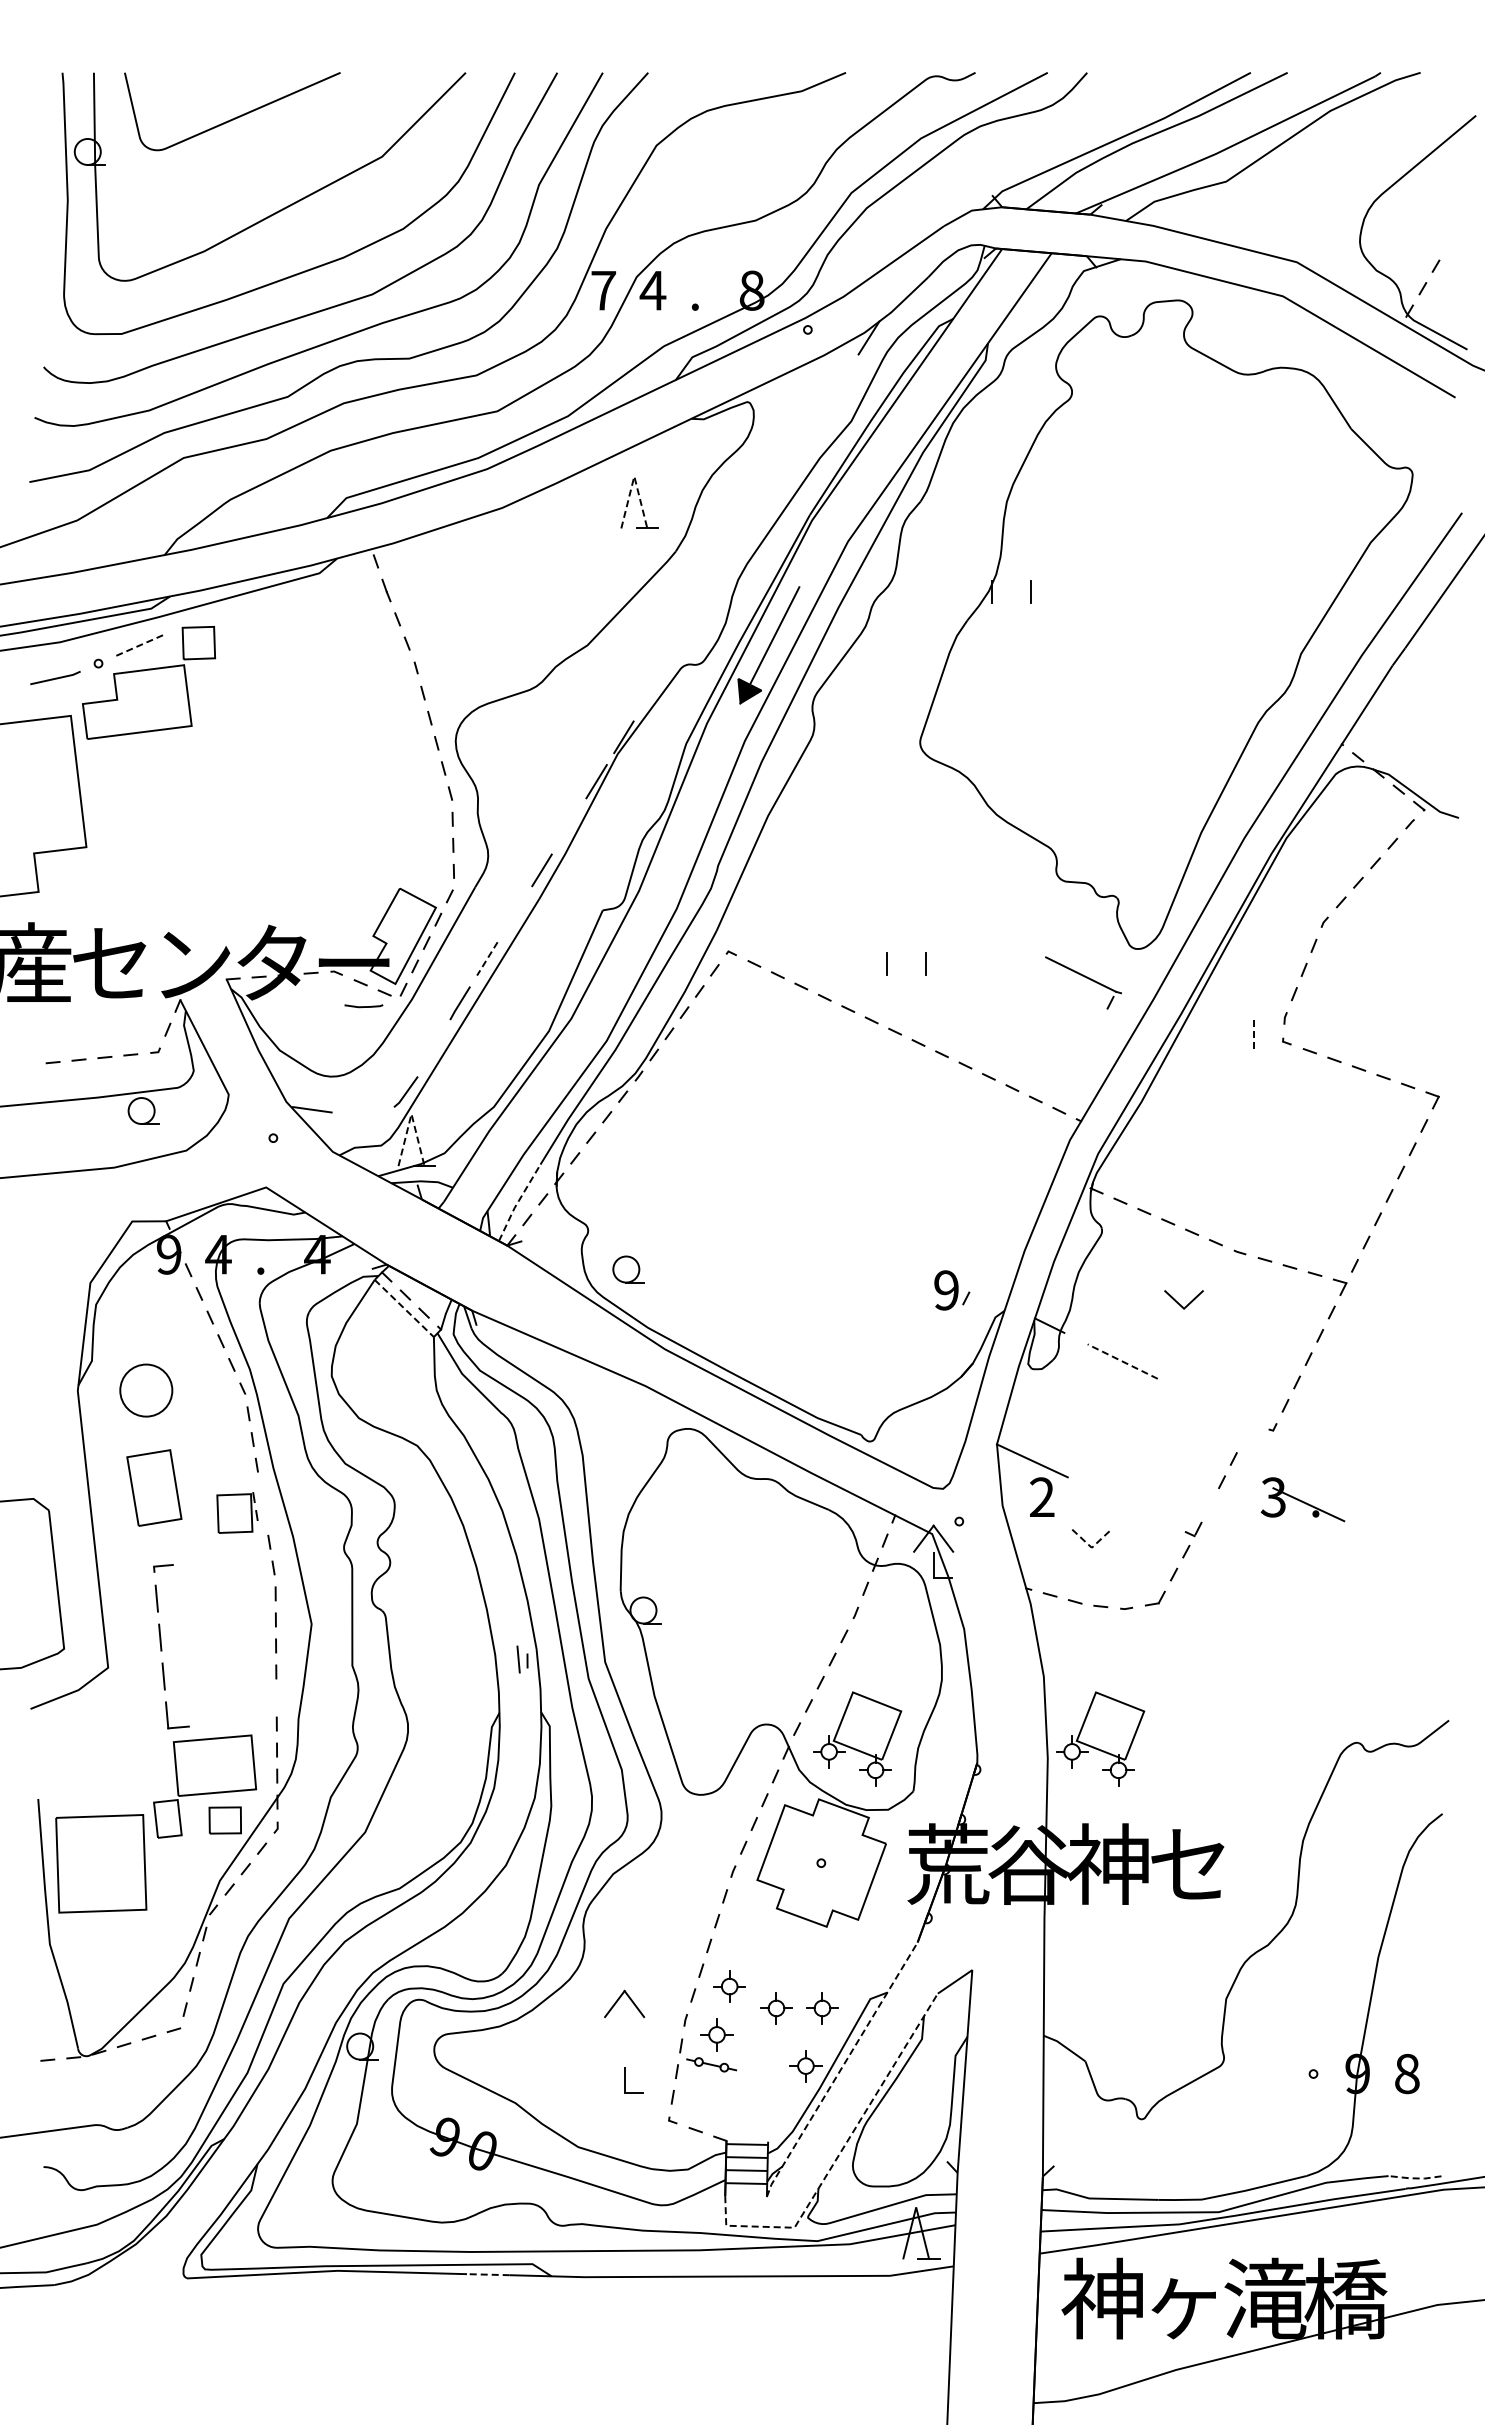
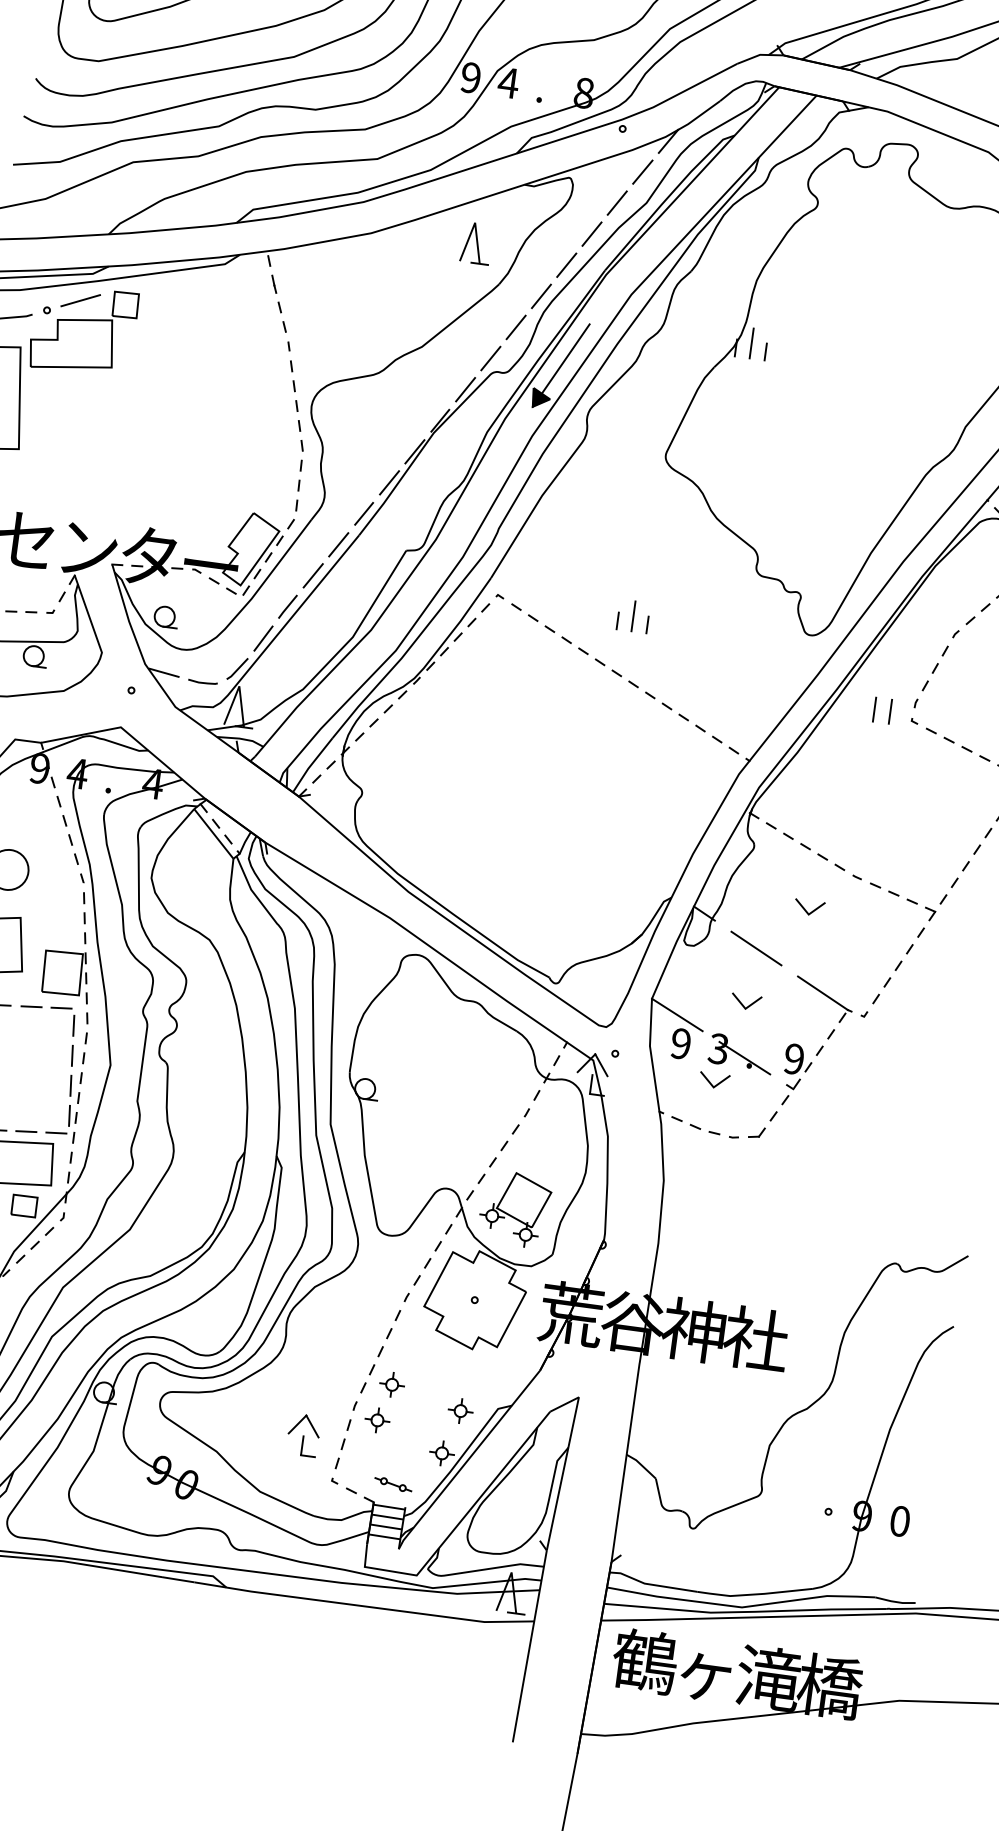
text: (603, 290) -> (470, 77), 7 -> 9
line: (840, 381) -> (642, 171), added
line: (813, 426) -> (617, 203), added
line: (786, 470) -> (591, 233), added
line: (634, 476) -> (475, 222), dashed -> solid
line: (759, 514) -> (566, 264), added
line: (732, 559) -> (541, 296), added
line: (1011, 583) -> (751, 343), added
line: (705, 603) -> (516, 327), added
line: (140, 645) -> (80, 300), dashed -> solid
line: (677, 648) -> (490, 358), added
line: (650, 692) -> (465, 389), added
line: (569, 825) -> (389, 482), added
line: (514, 914) -> (338, 544), added
line: (906, 954) -> (633, 615), added
line: (487, 958) -> (313, 575), dashed -> solid
part: (1083, 982) -> (823, 999), moved
line: (363, 1006) -> (202, 682), moved
line: (1233, 1033) -> (874, 709), added
line: (1253, 1033) -> (890, 711), dashed -> solid
line: (433, 1048) -> (262, 638), added
line: (411, 1114) -> (239, 686), dashed -> solid
line: (518, 1202) -> (311, 764), dashed -> solid
part: (628, 1269) -> (166, 616), moved
part: (952, 1290) -> (798, 1059), moved
line: (404, 1308) -> (213, 833), dashed -> solid
line: (1122, 1361) -> (756, 948), dashed -> solid
line: (1114, 1435) -> (742, 1004), added
text: (1042, 1497) -> (681, 1043), 2 -> 9
part: (1302, 1499) -> (740, 1053), moved
part: (237, 1512) -> (65, 972), size x1.43
line: (1091, 1547) -> (713, 1087), dashed -> solid
line: (238, 1559) -> (61, 1008), added
line: (199, 1562) -> (31, 1006), added
line: (257, 1579) -> (73, 1025), added
line: (260, 1618) -> (72, 1055), added
line: (264, 1657) -> (71, 1085), added
part: (522, 1659) -> (72, 1116), moved
line: (253, 1720) -> (56, 1132), added
line: (214, 1724) -> (26, 1131), added
part: (1100, 1738) -> (700, 1233), removed
text: (1190, 1863) -> (756, 1338), セ -> 社
part: (620, 1998) -> (302, 1420), moved
part: (776, 2008) -> (425, 1406), removed
part: (711, 2064) -> (393, 1484), moved
line: (840, 2069) -> (468, 1459), dashed -> solid
text: (1407, 2073) -> (900, 1521), 8 -> 0
line: (839, 2153) -> (458, 1523), dashed -> solid
line: (1414, 2178) -> (894, 1601), dashed -> solid
line: (487, 2274) -> (177, 1579), dashed -> solid
text: (1102, 2298) -> (644, 1661), 神 -> 鶴

